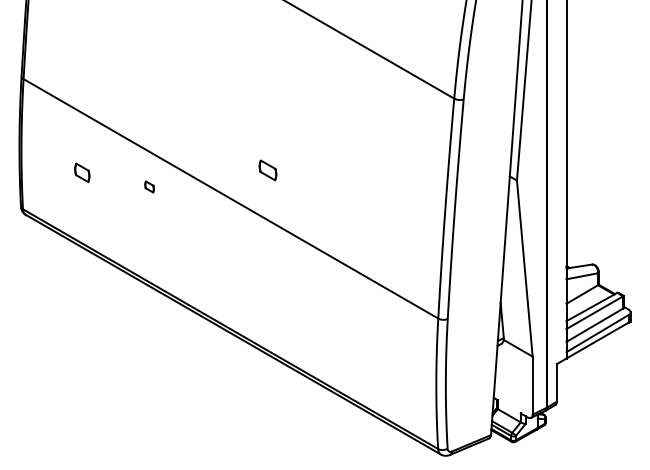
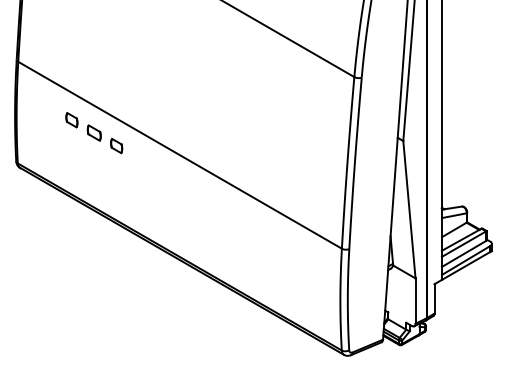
part: (267, 170) -> (93, 133), moved
part: (82, 172) -> (72, 119), moved
part: (149, 186) -> (116, 145), size x1.67

